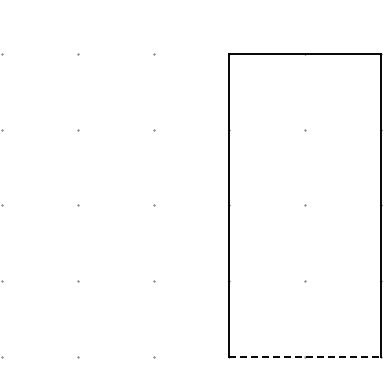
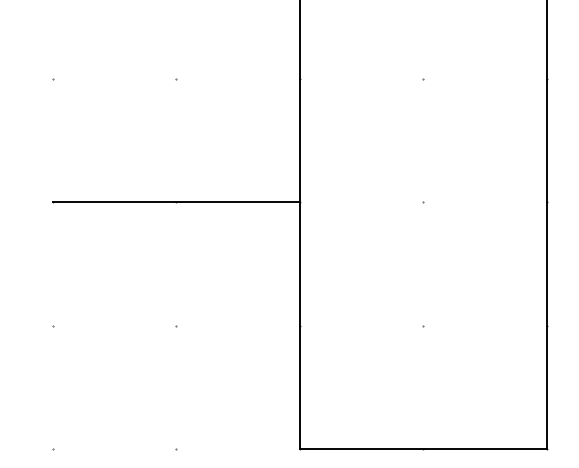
line: (153, 205) -> (176, 202), added
line: (304, 356) -> (422, 449), dashed -> solid

